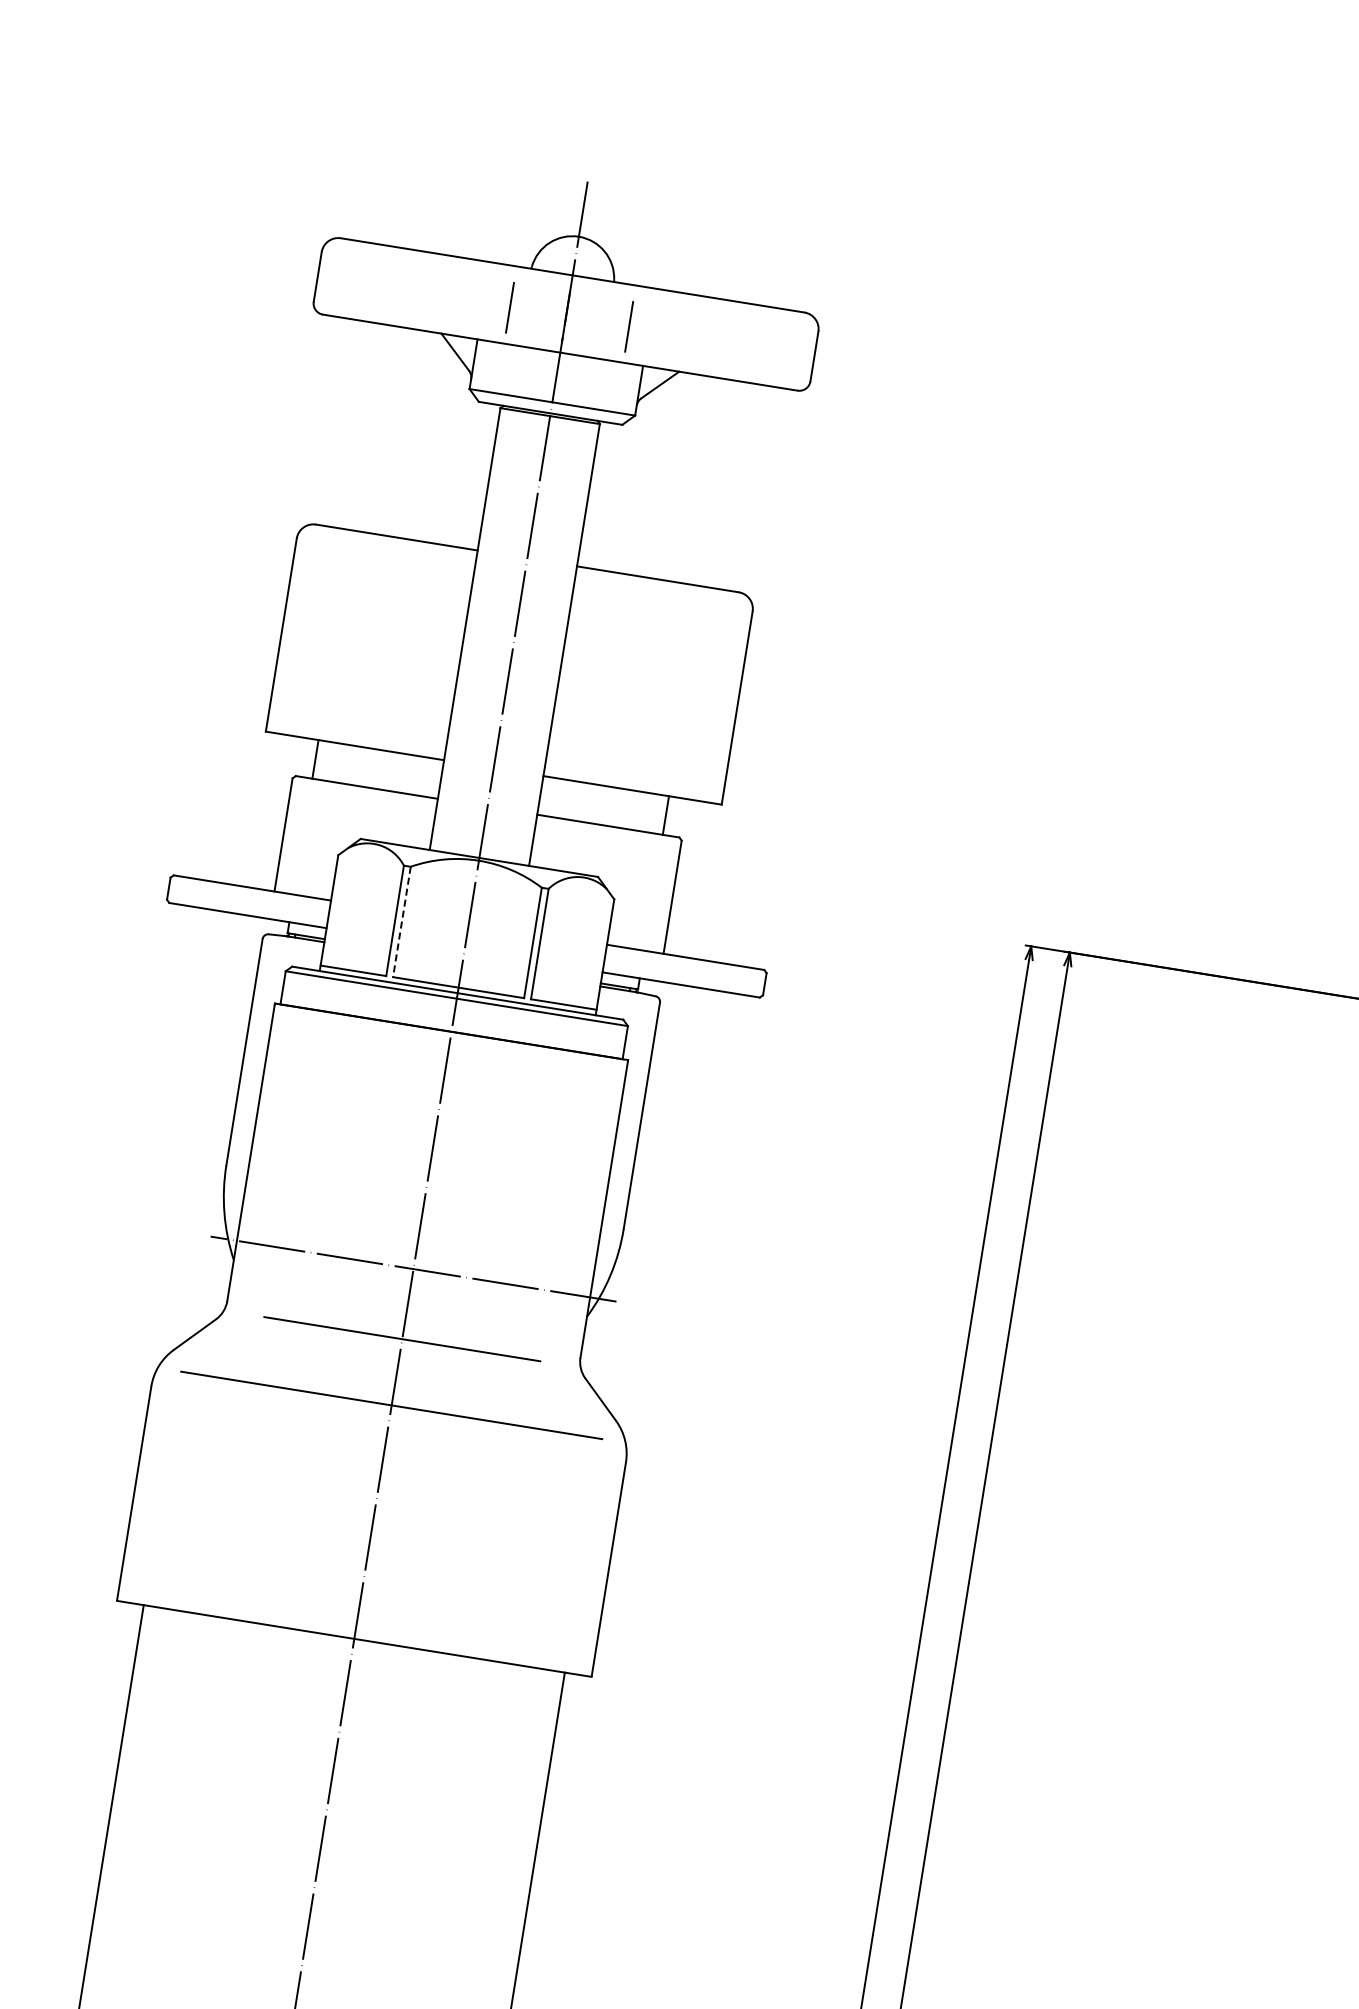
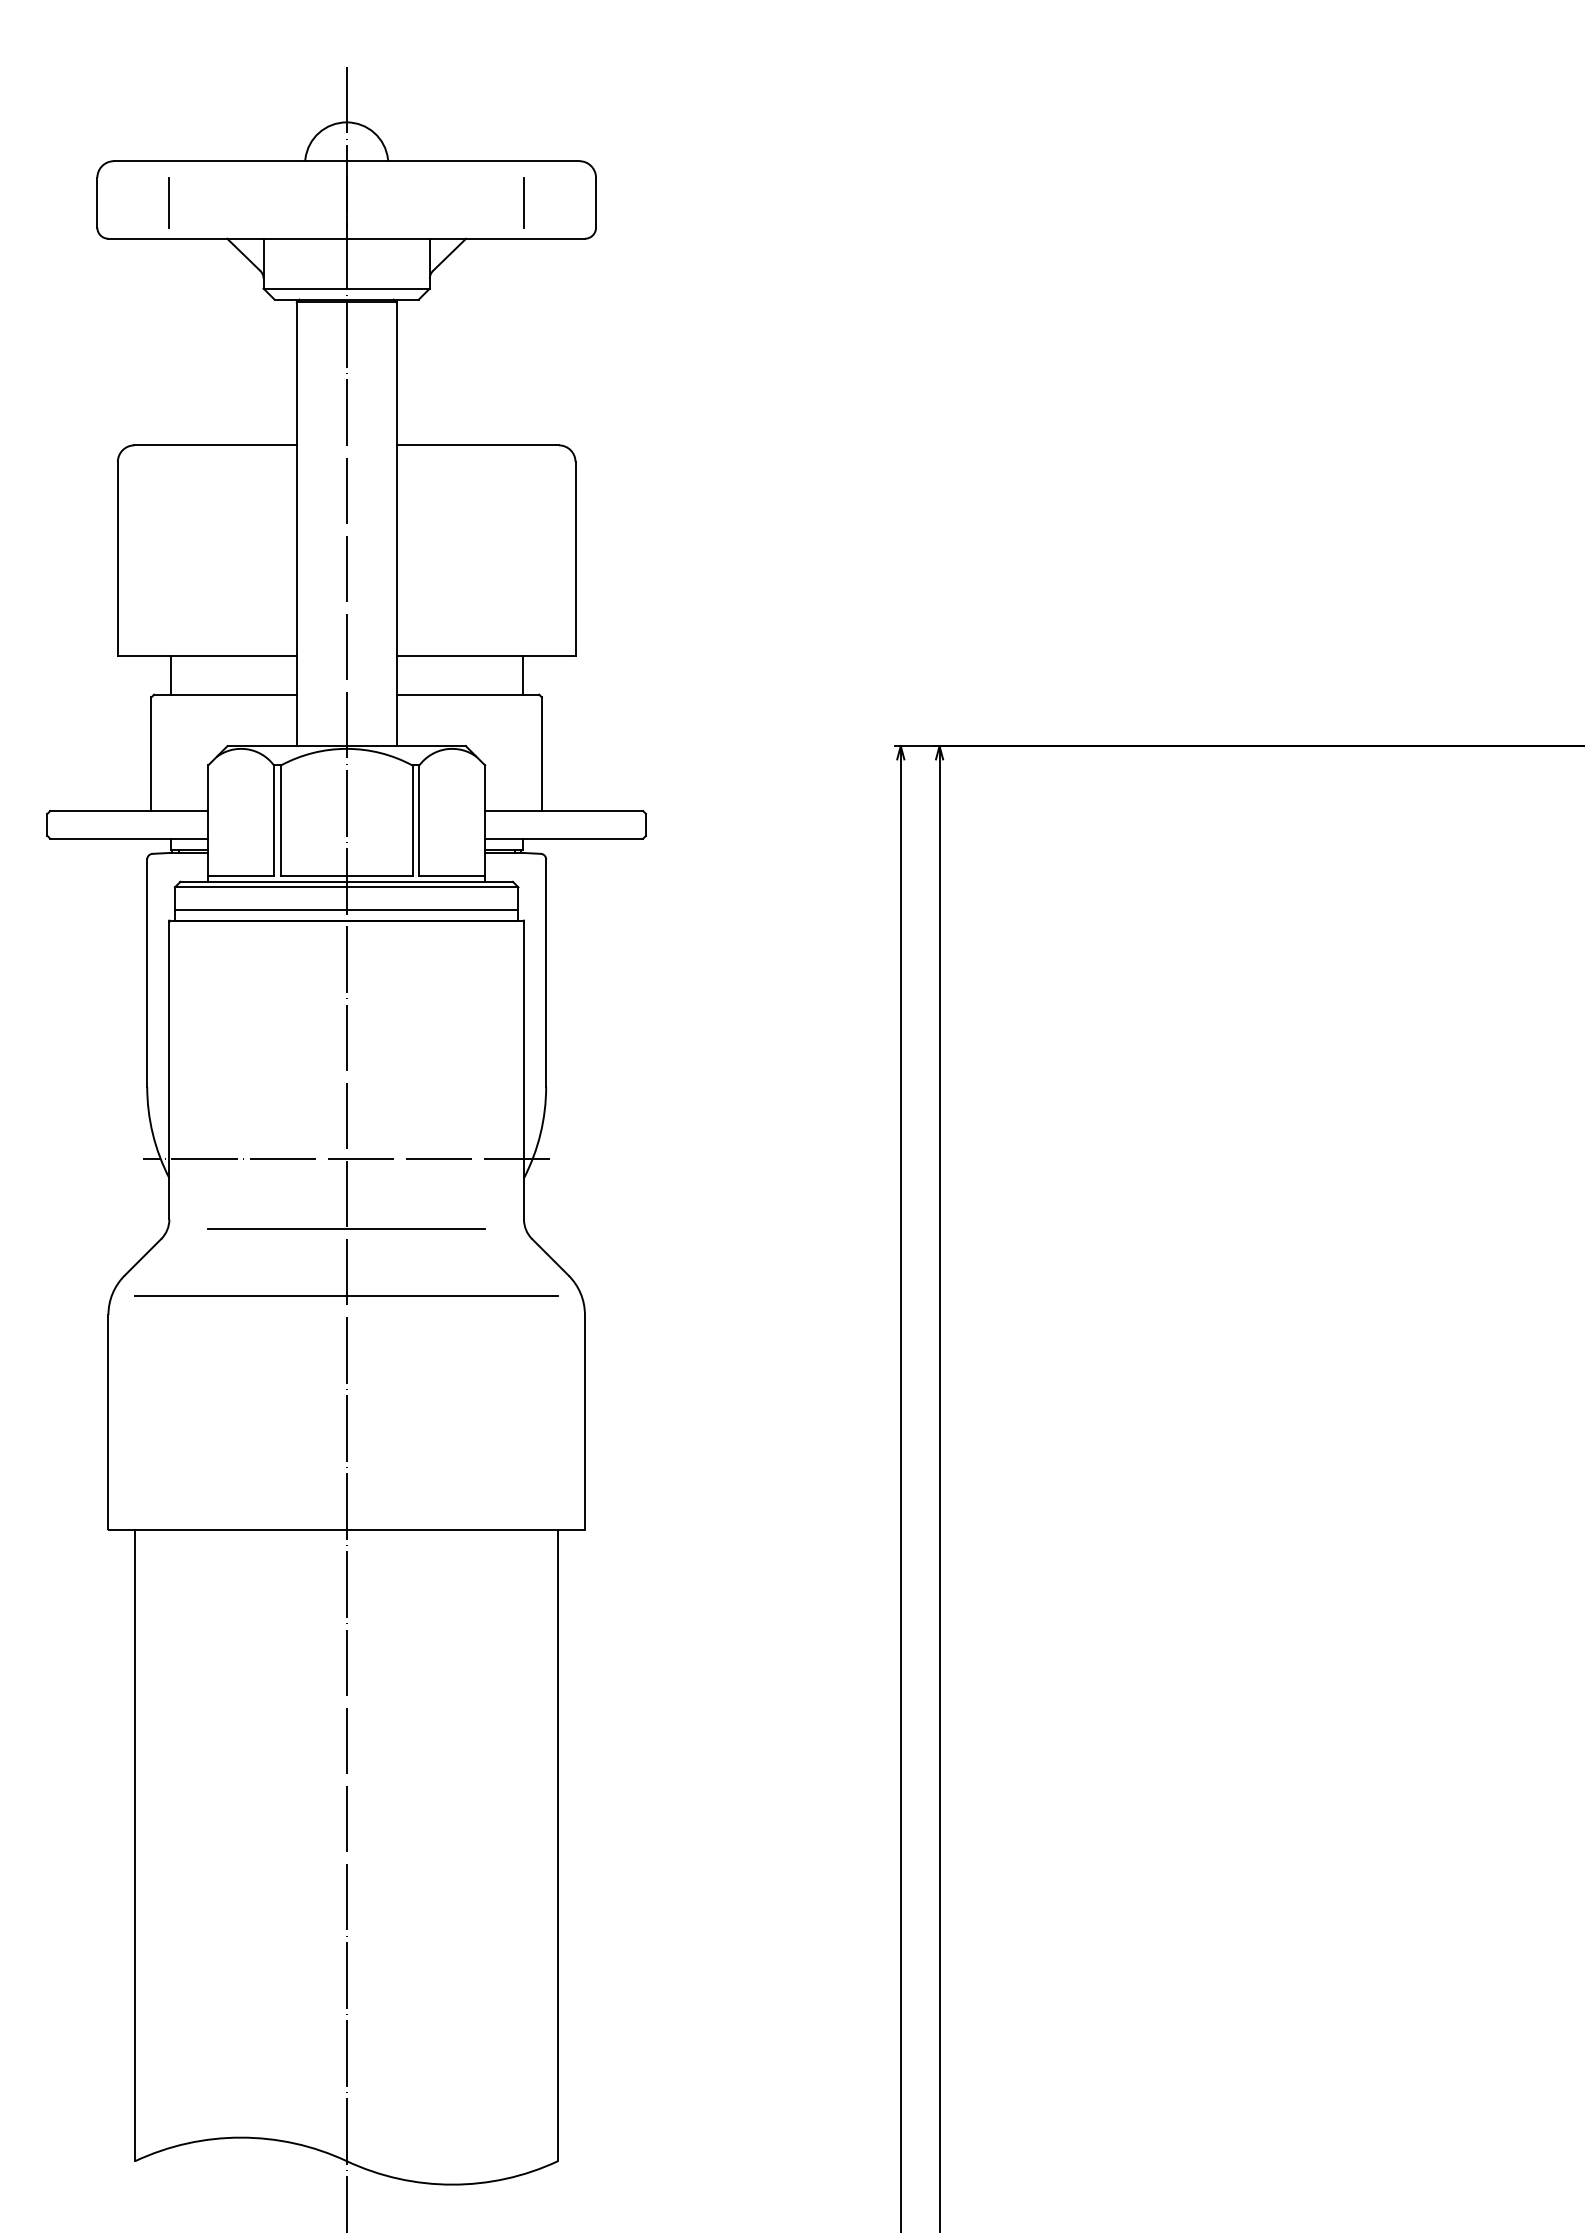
line: (509, 307) -> (168, 202), moved
line: (628, 326) -> (523, 202), moved
line: (401, 922) -> (280, 821), dashed -> solid
line: (453, 1020) -> (346, 909), added

